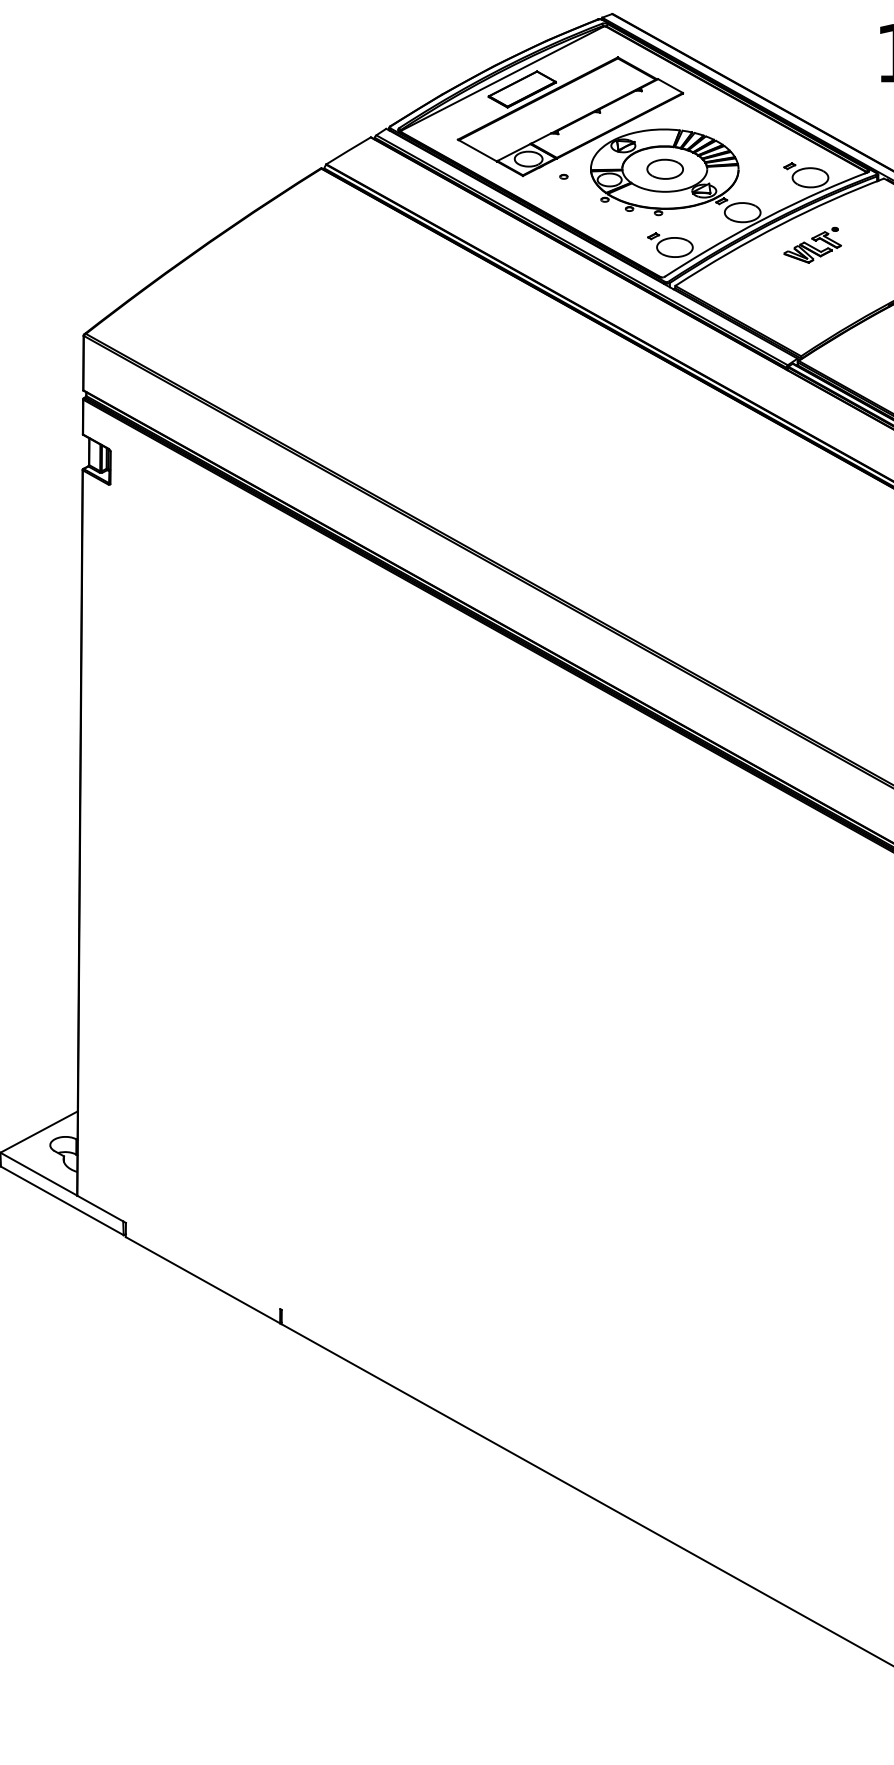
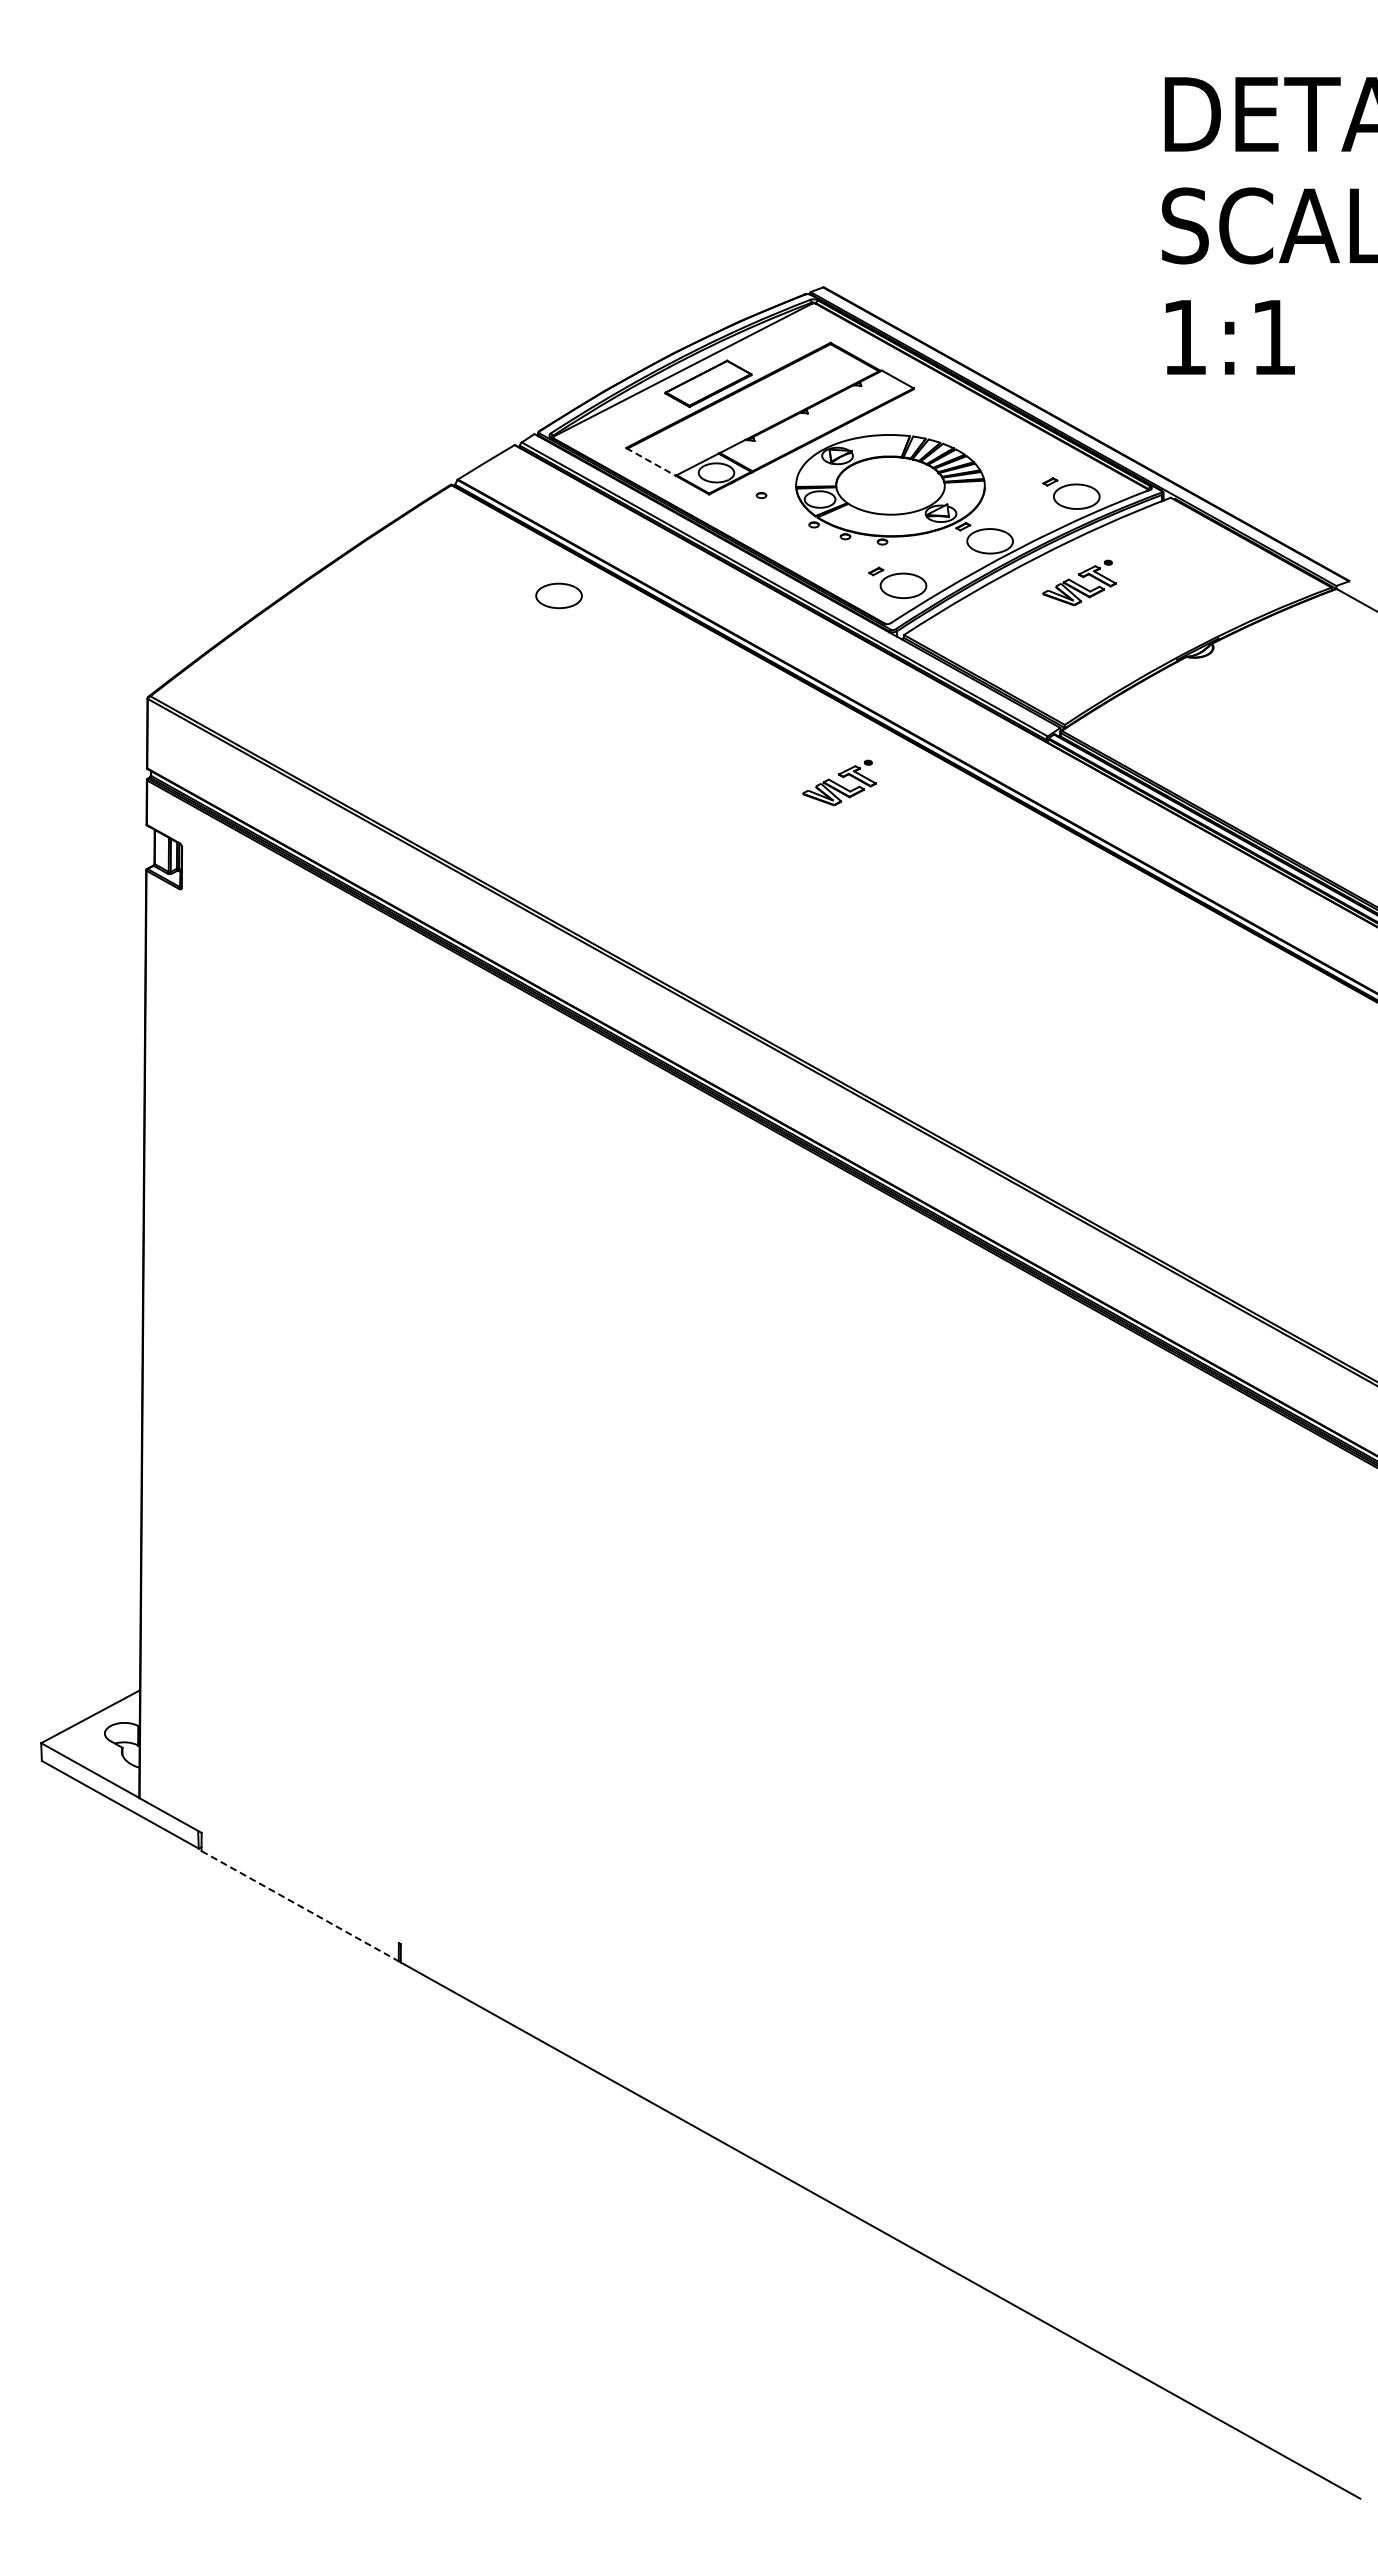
line: (477, 151) -> (651, 462), solid -> dashed
part: (664, 168) -> (558, 595), moved
part: (624, 401) -> (839, 782), added
line: (203, 1280) -> (300, 1906), solid -> dashed

